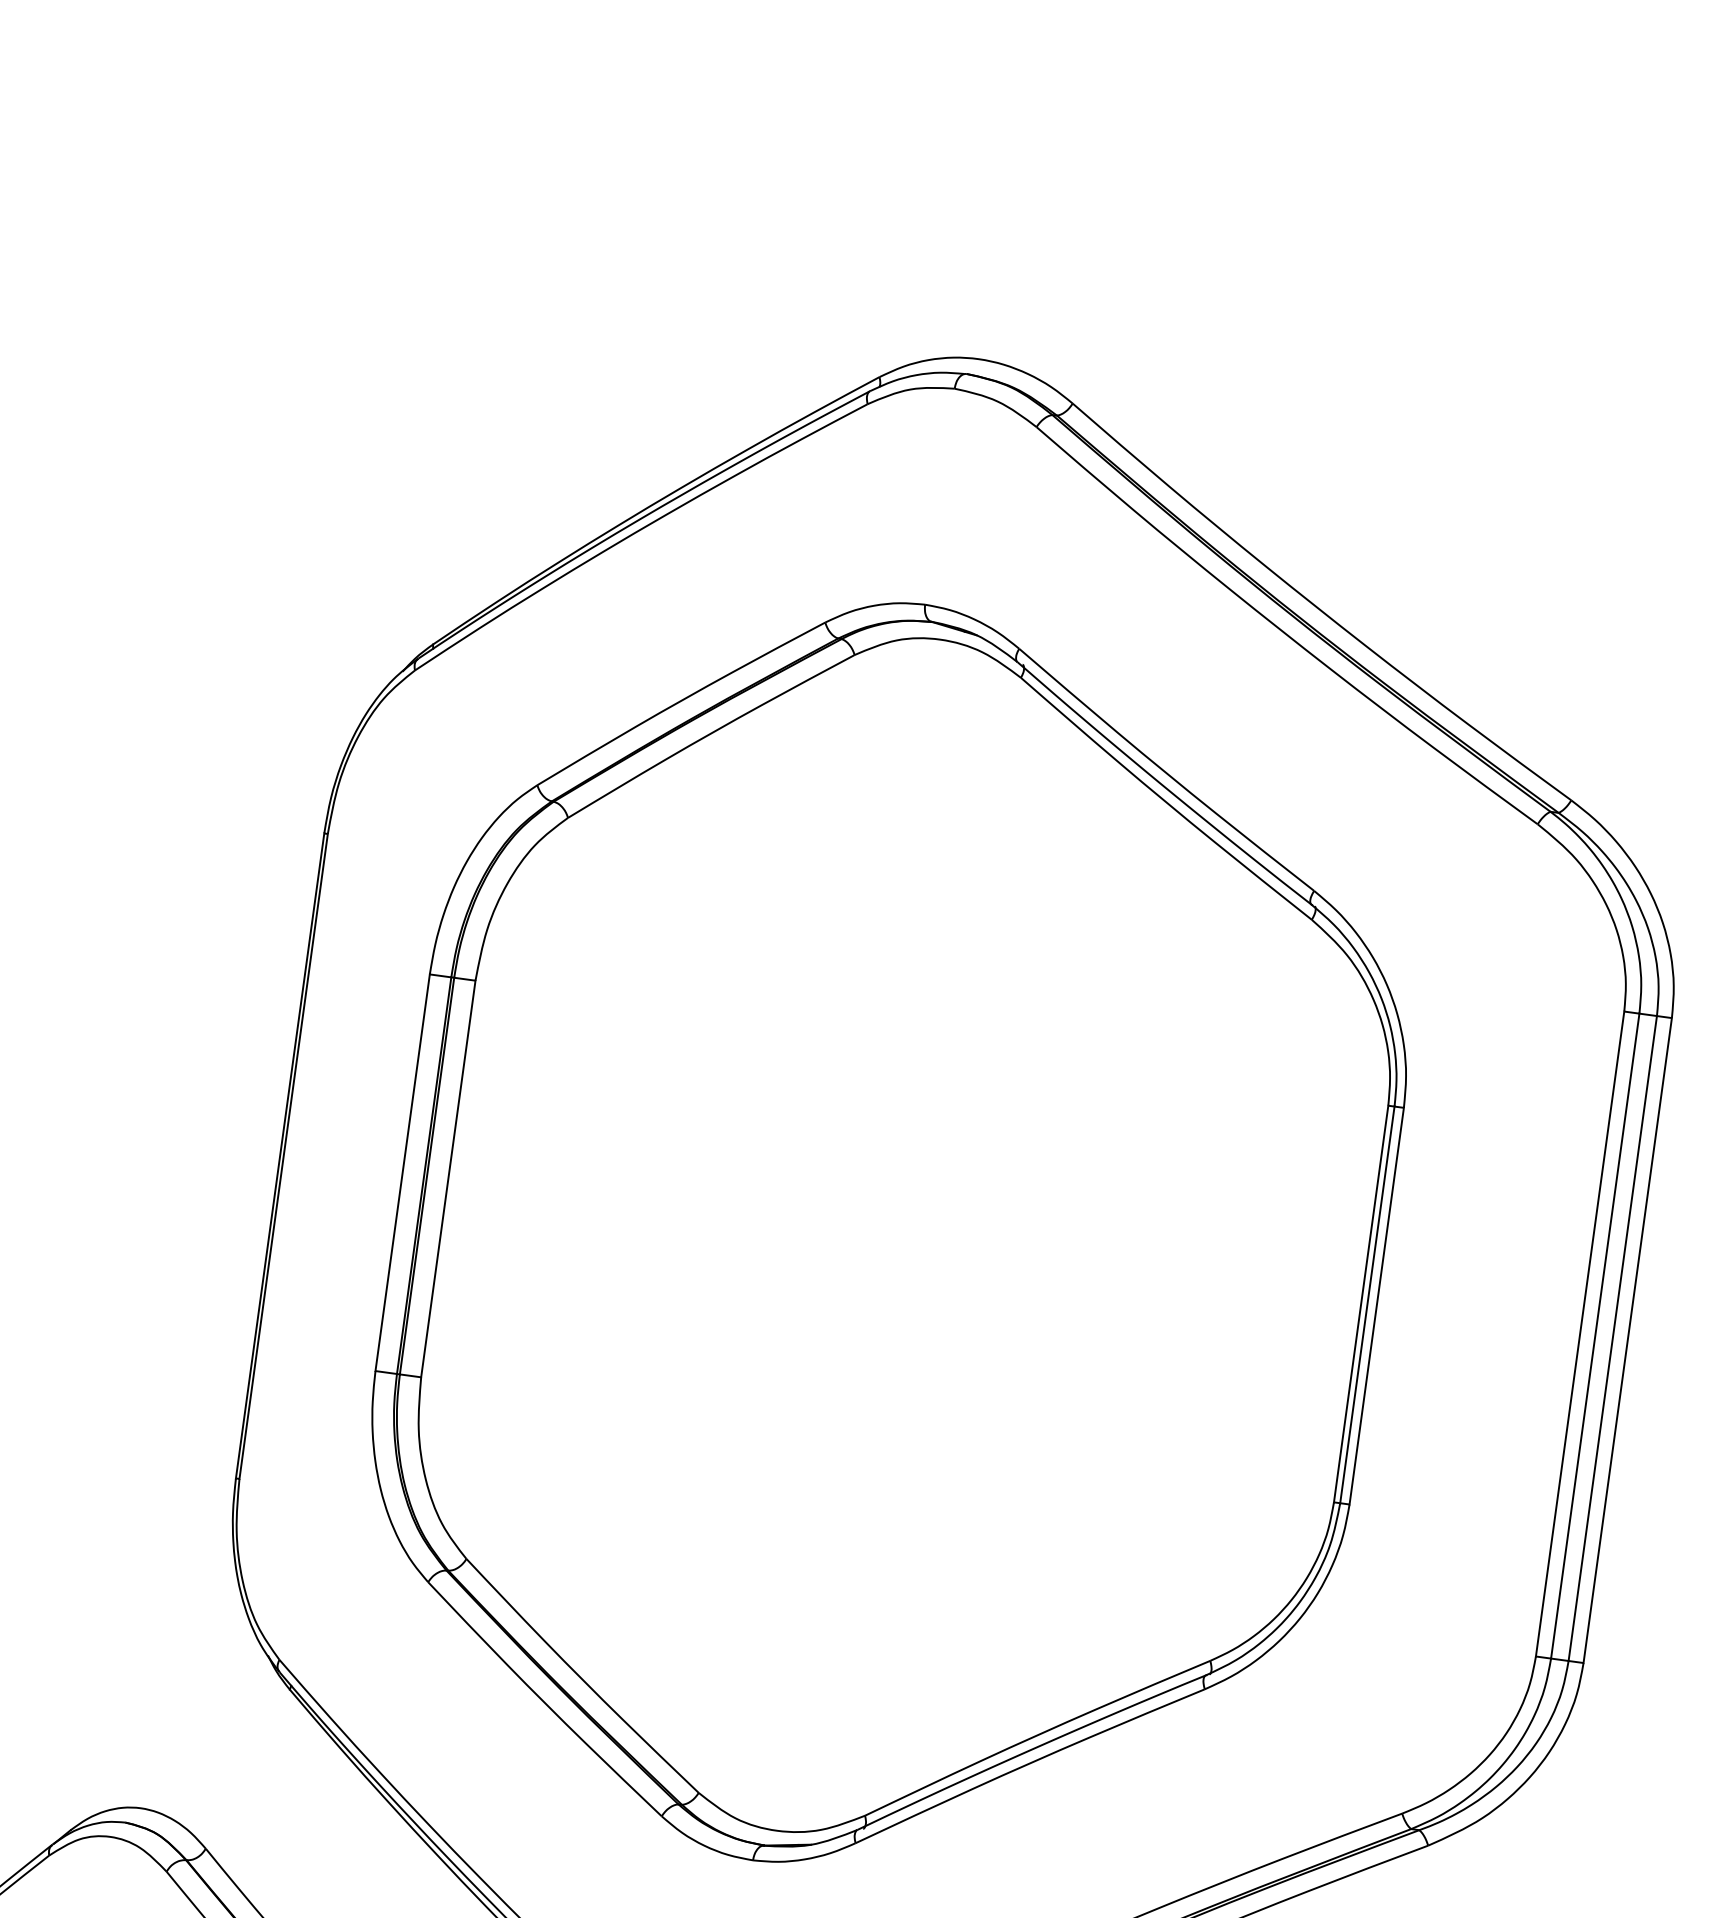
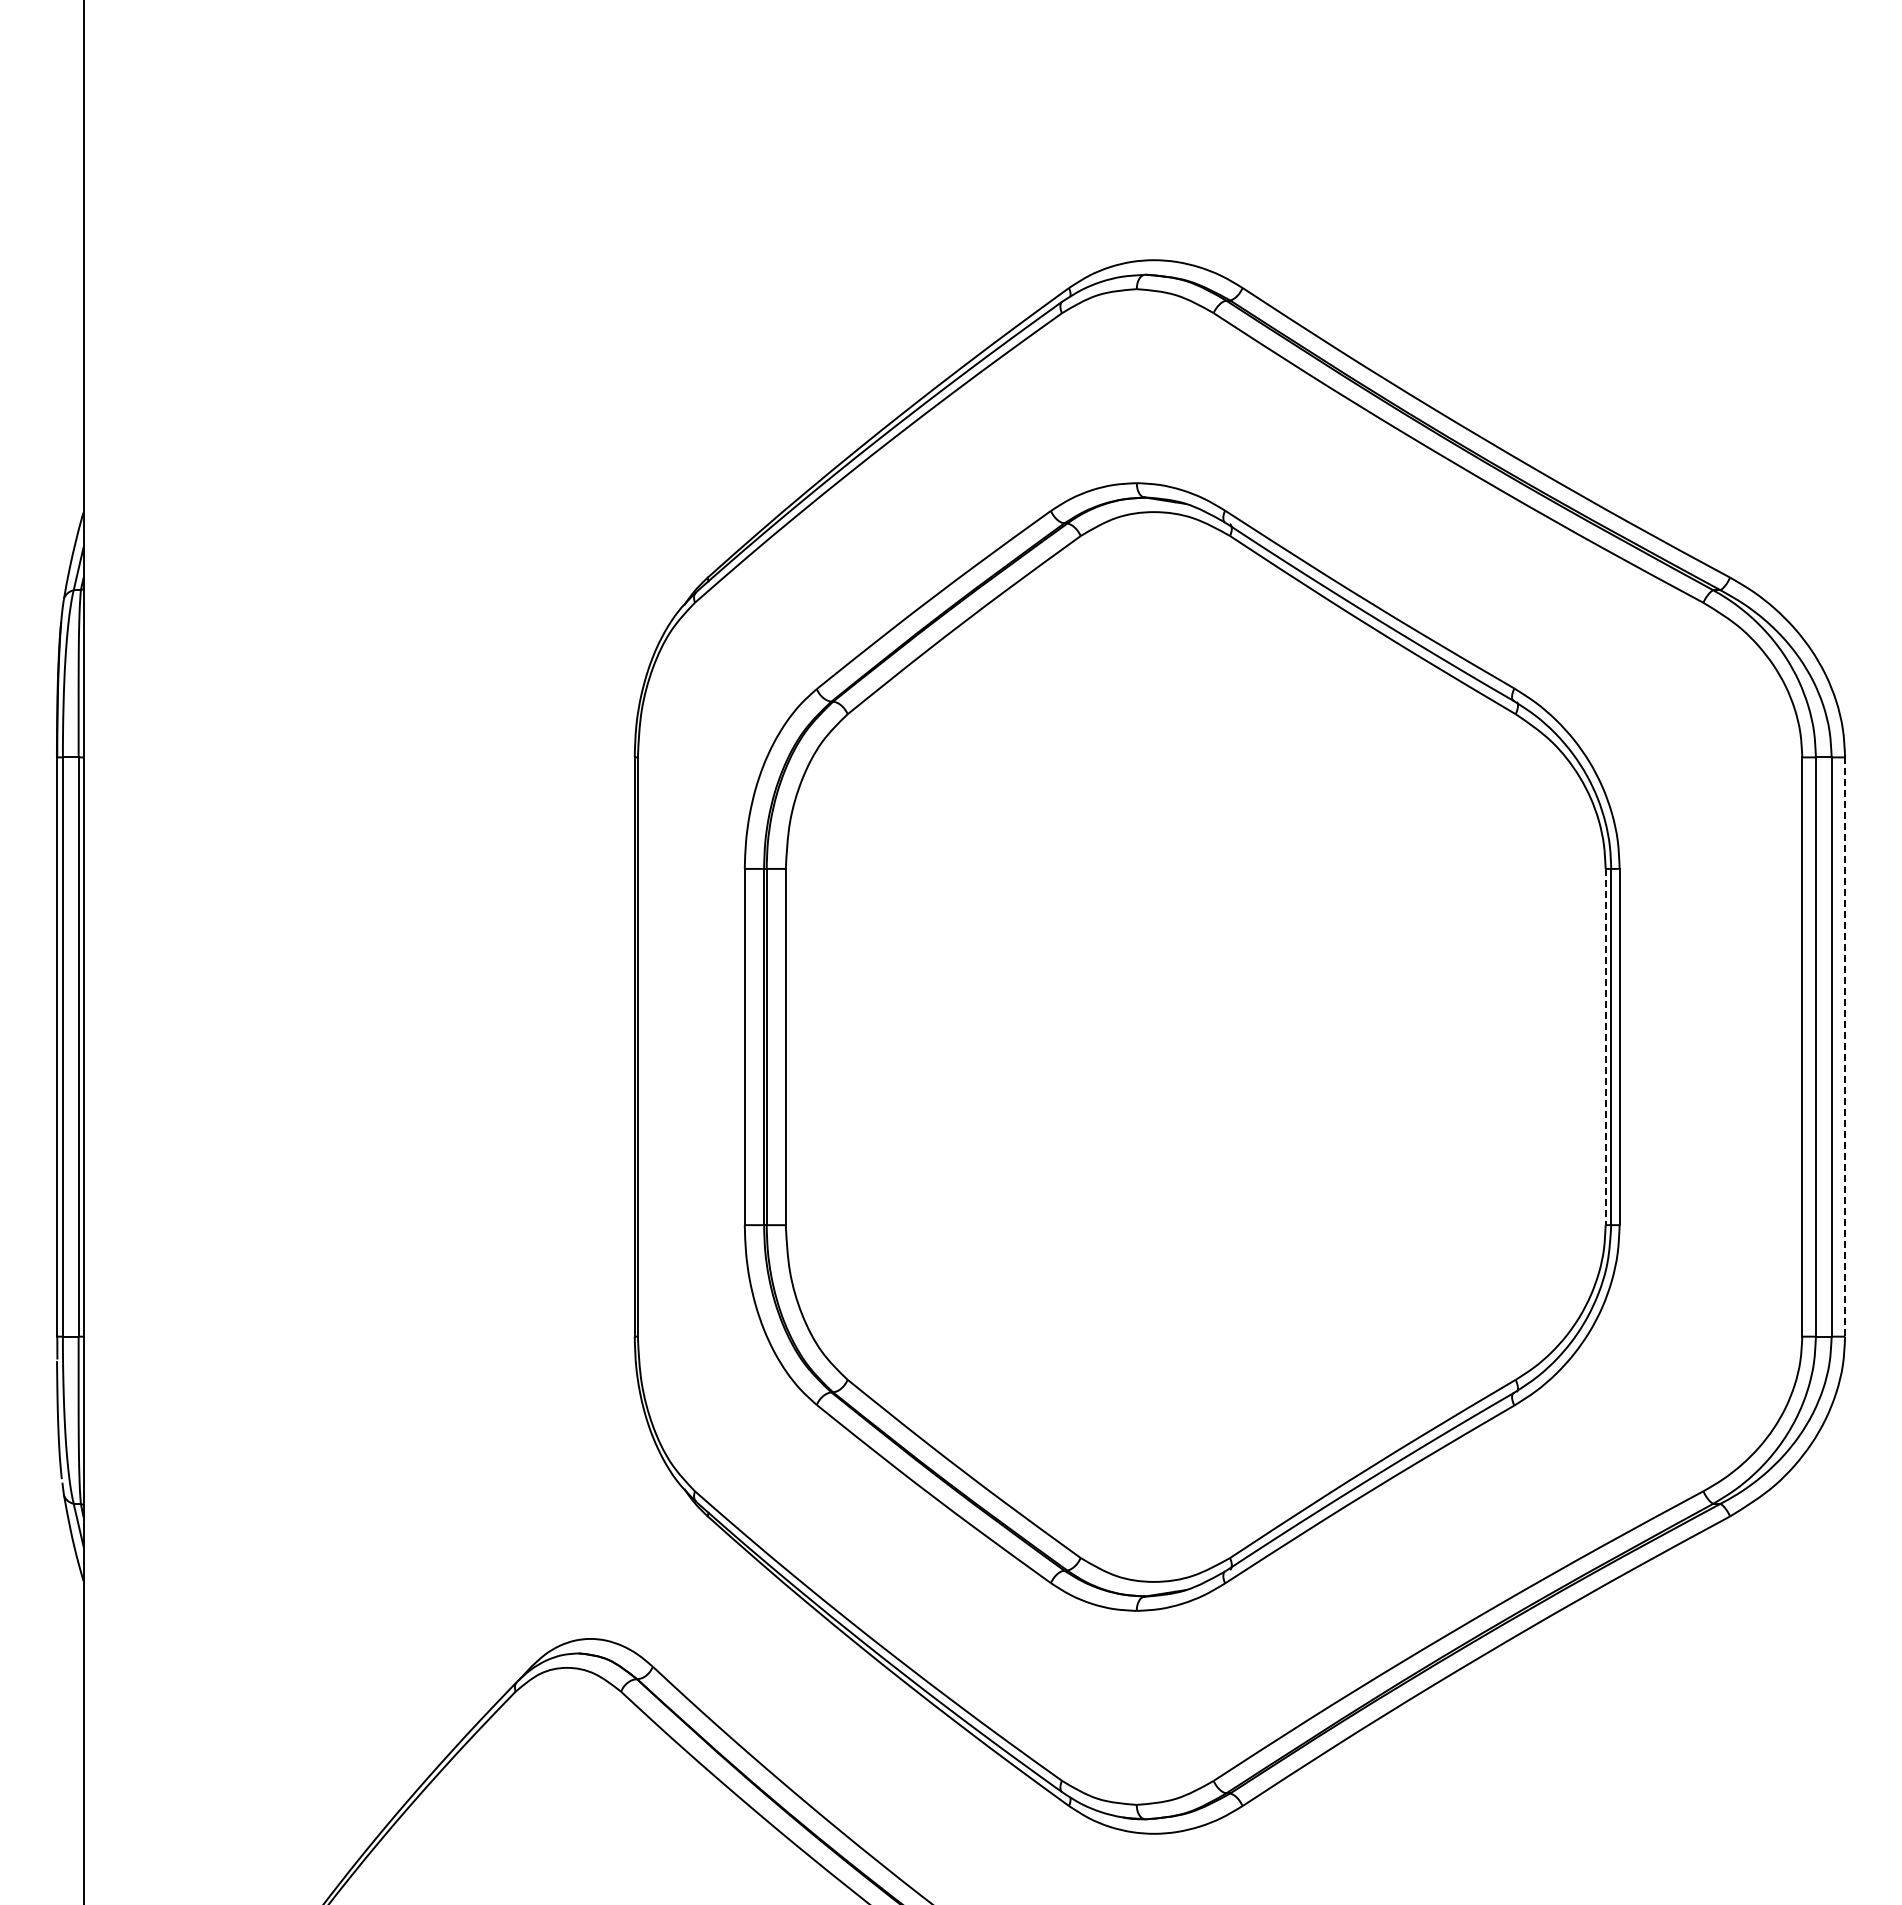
line: (1360, 1304) -> (1605, 1047), solid -> dashed
line: (1628, 1341) -> (1845, 1047), solid -> dashed

